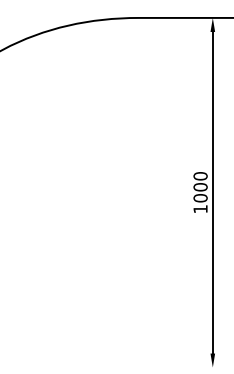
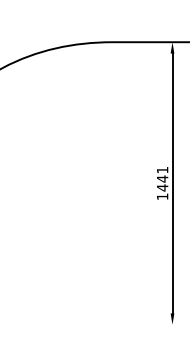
text: (200, 186) -> (162, 178), 1000 -> 1441

